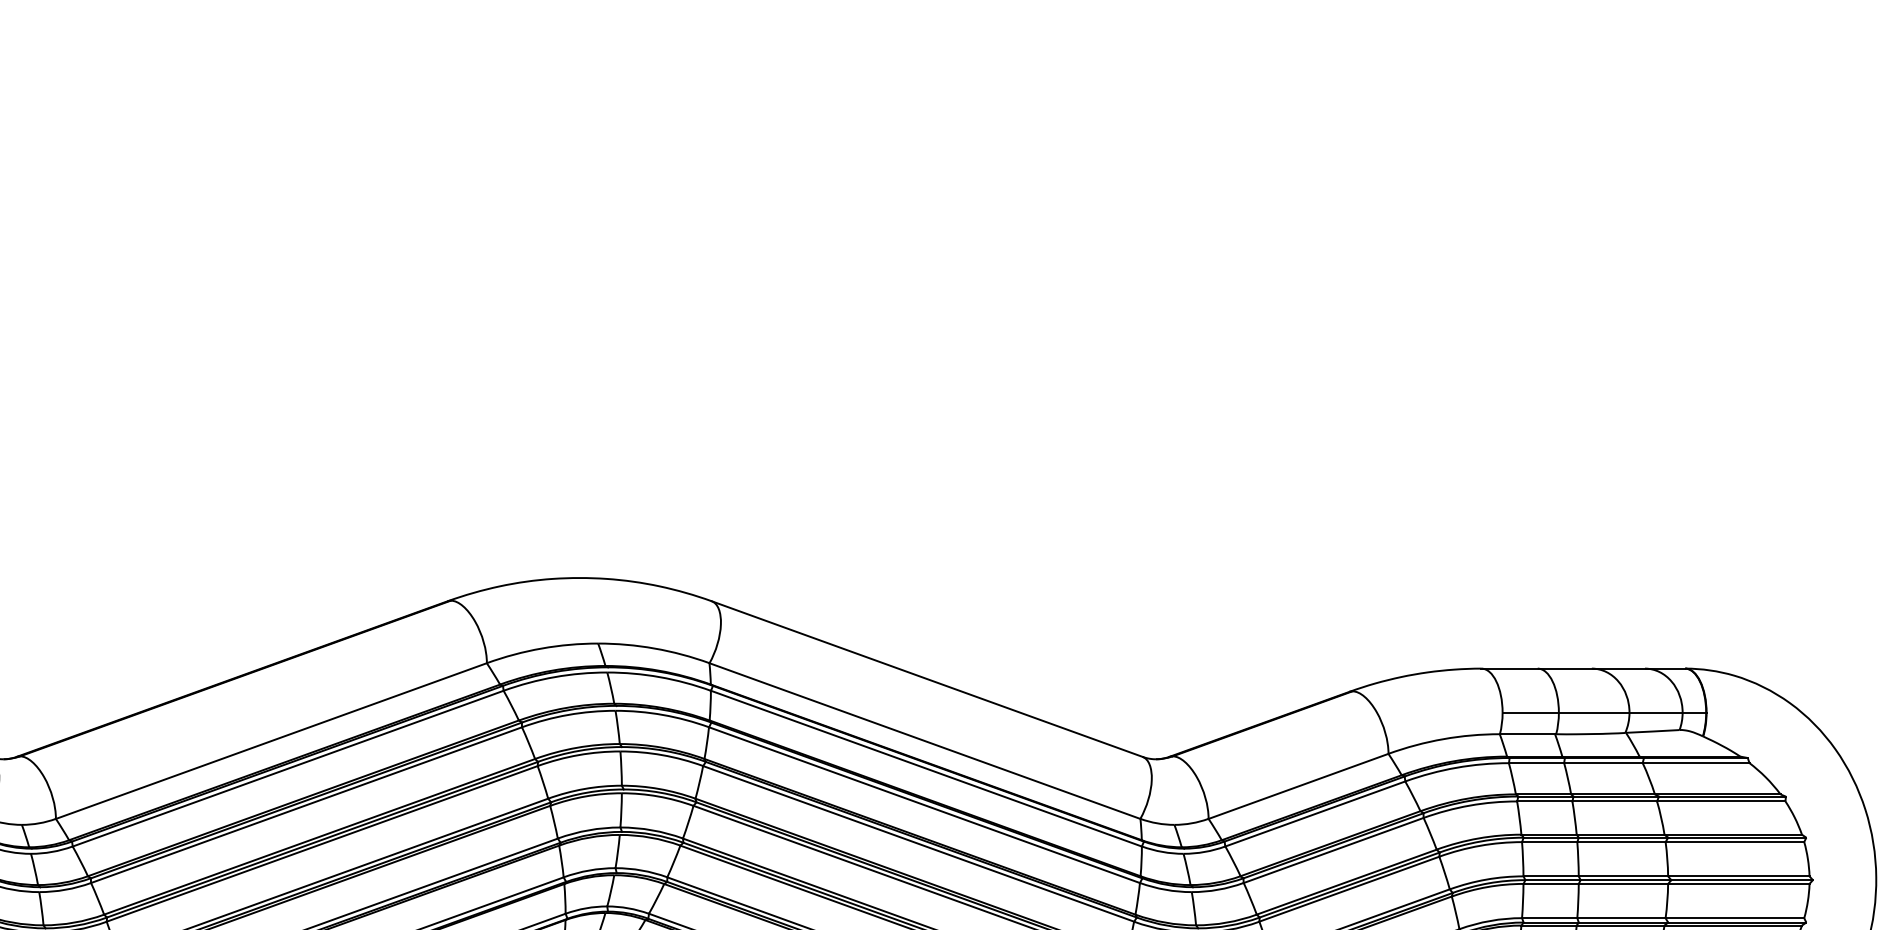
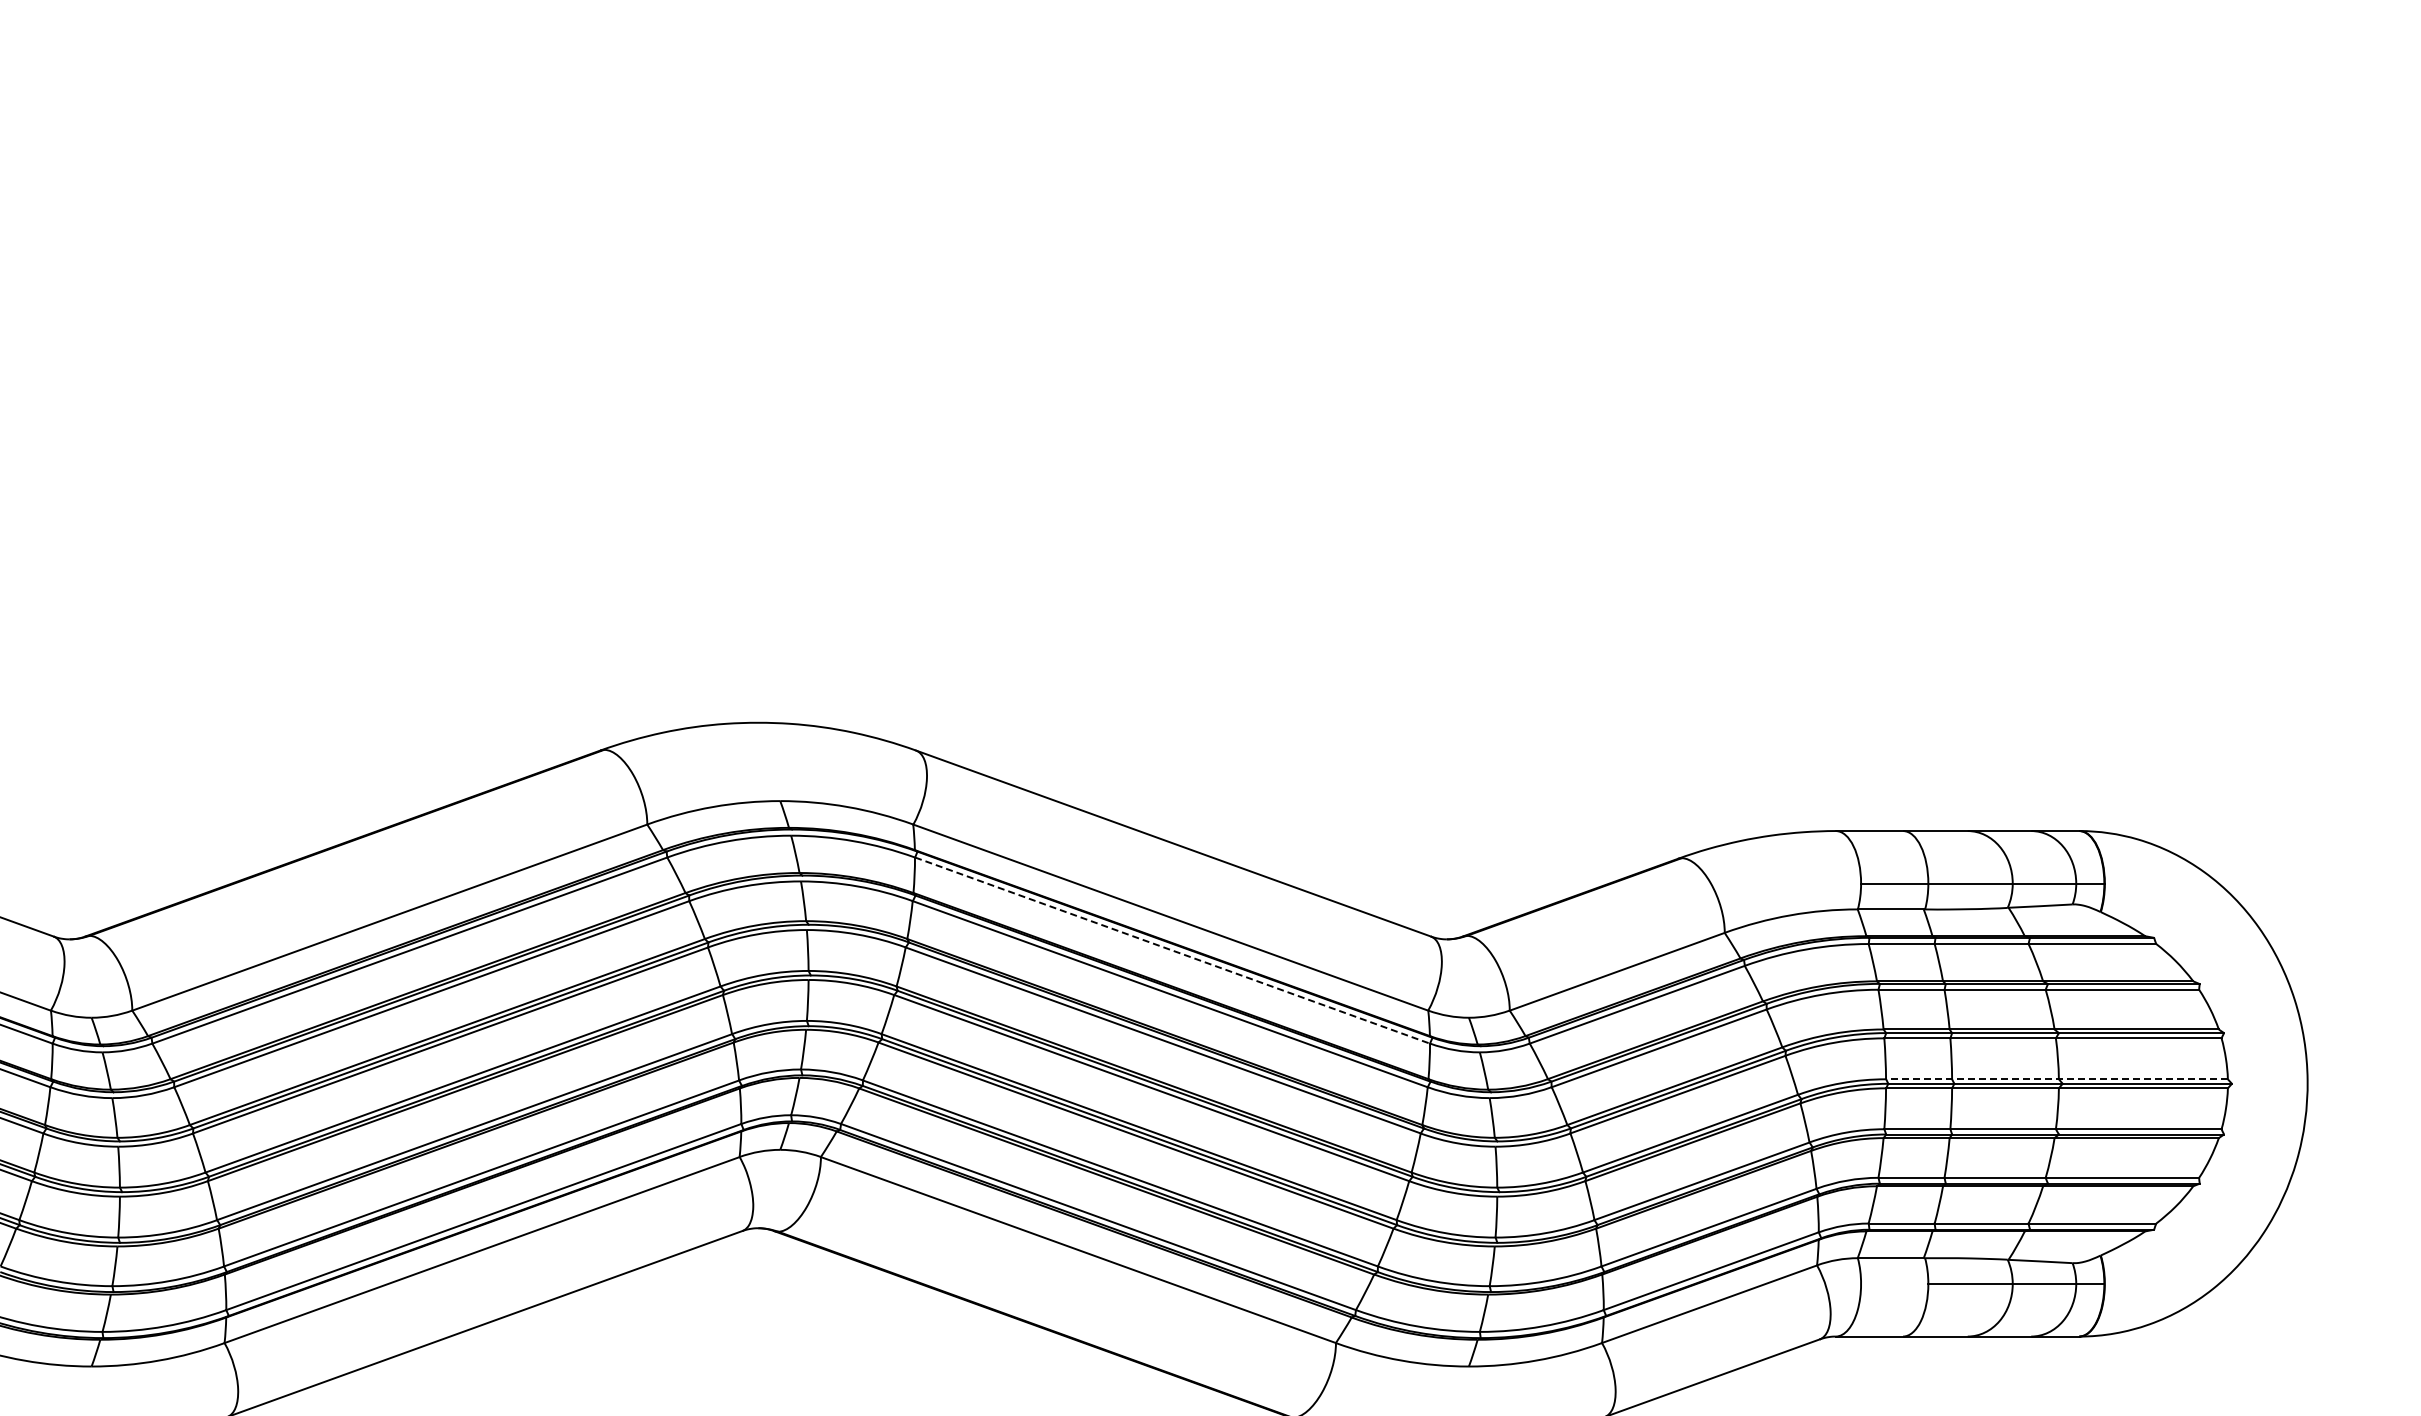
line: (926, 768) -> (1172, 950), solid -> dashed
line: (1666, 876) -> (2057, 1079), solid -> dashed

